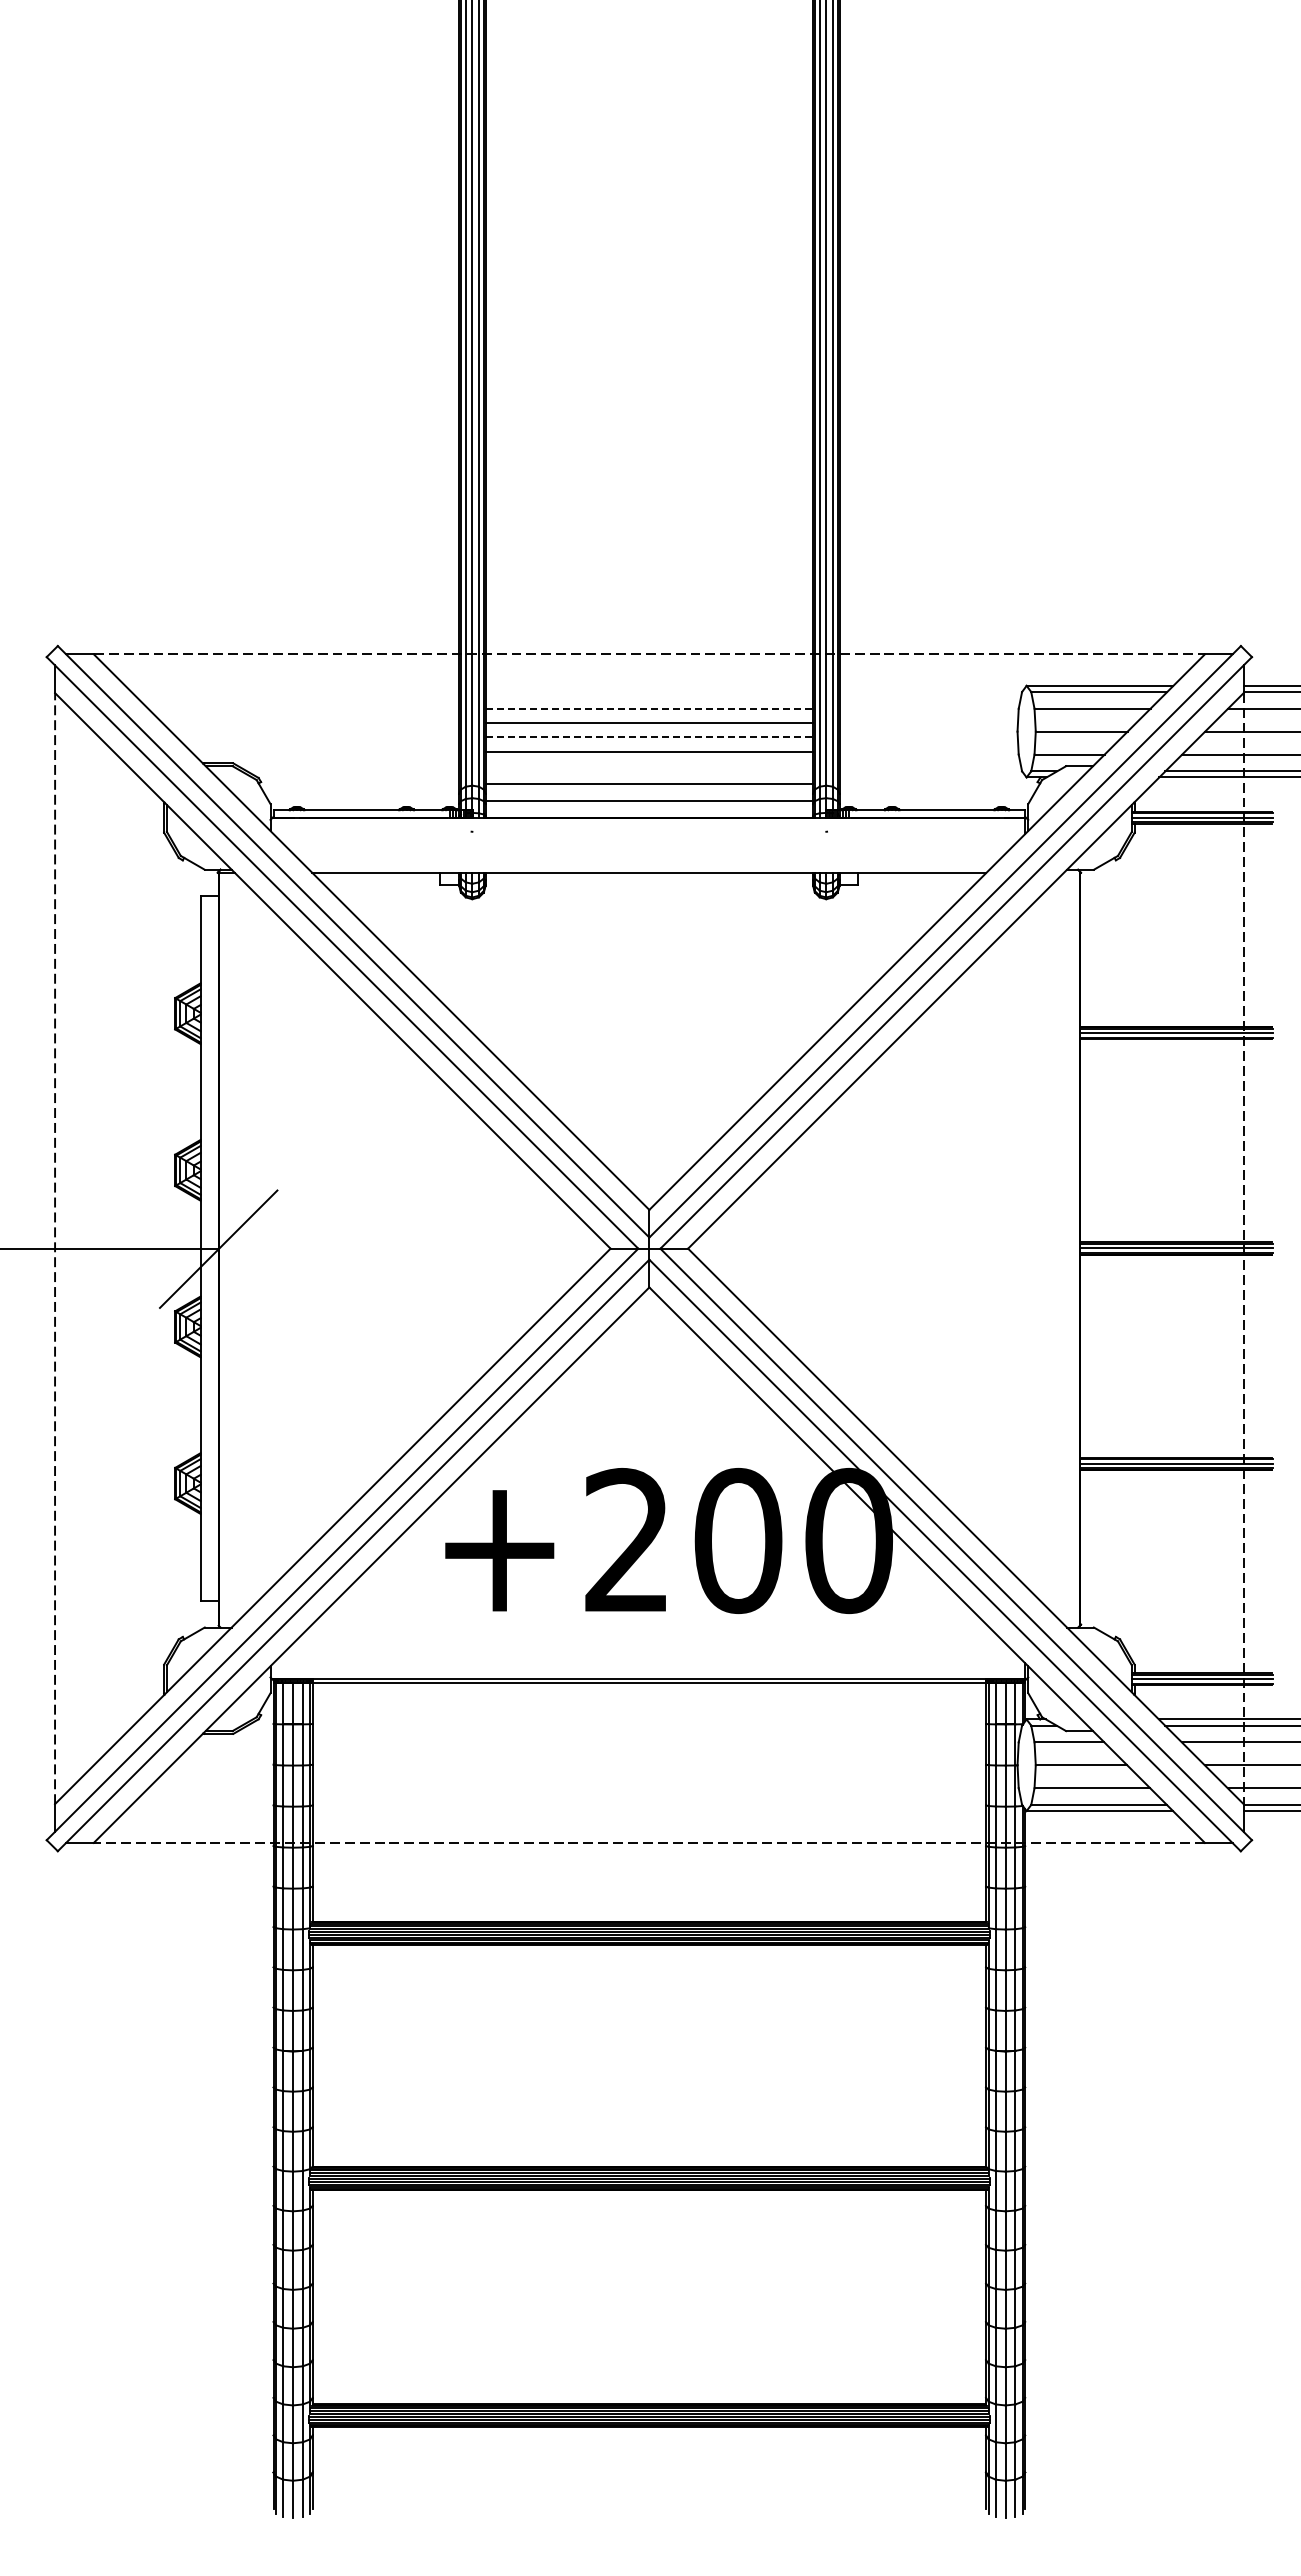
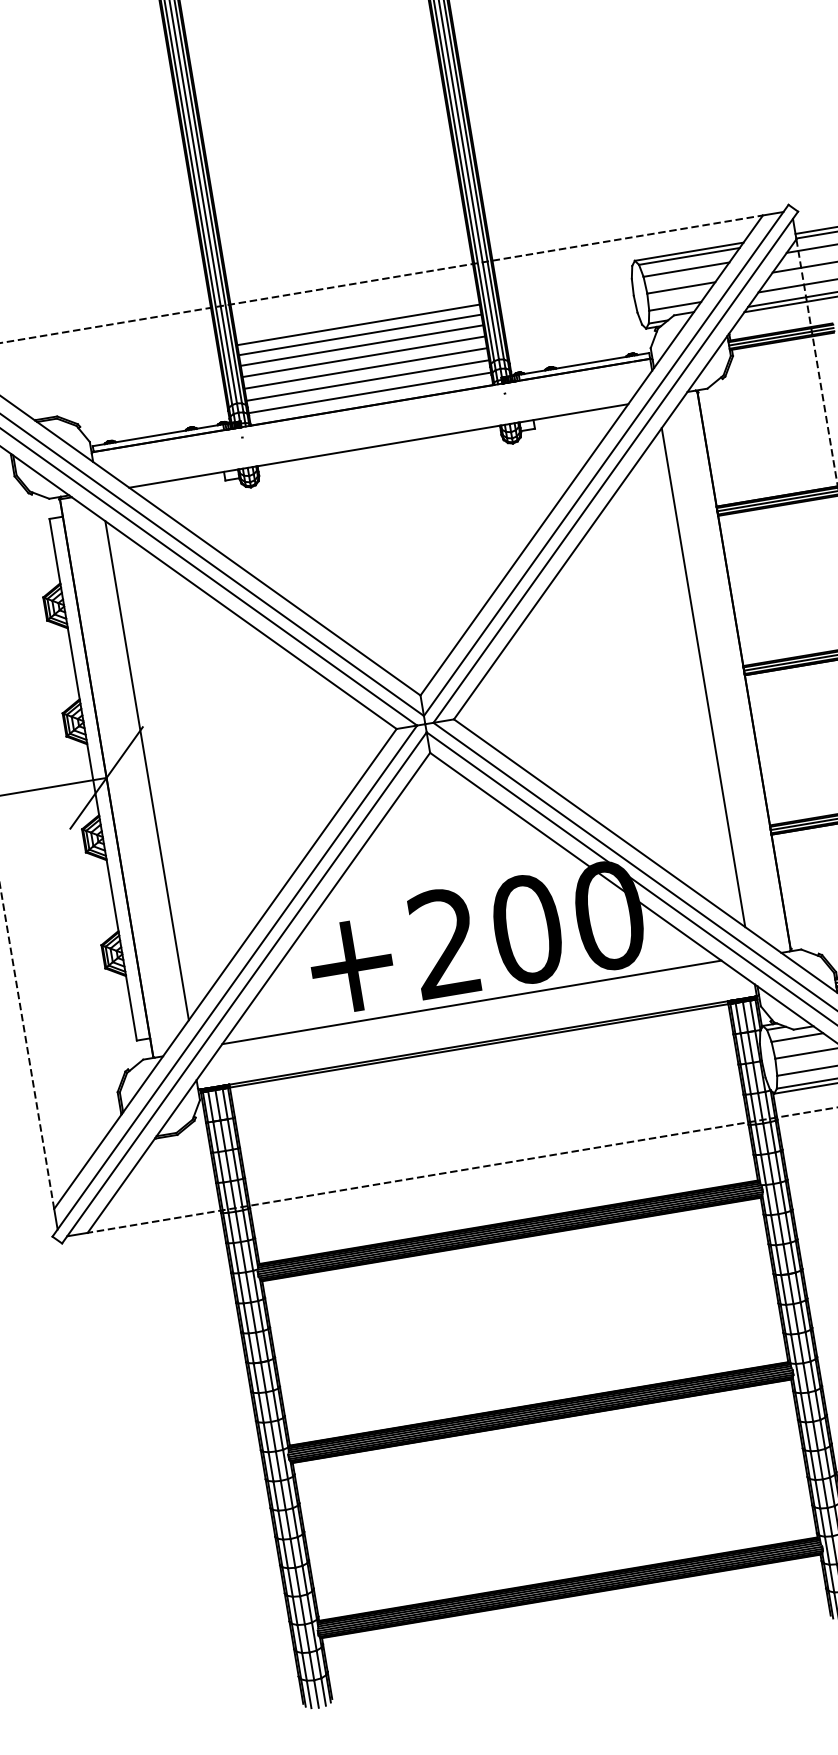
line: (649, 709) -> (358, 325), dashed -> solid
line: (649, 737) -> (362, 345), dashed -> solid
line: (649, 768) -> (365, 368), added
line: (273, 1248) -> (147, 770), added
line: (1025, 1248) -> (703, 677), added
line: (649, 1624) -> (471, 1002), added

